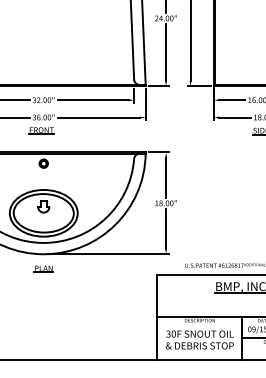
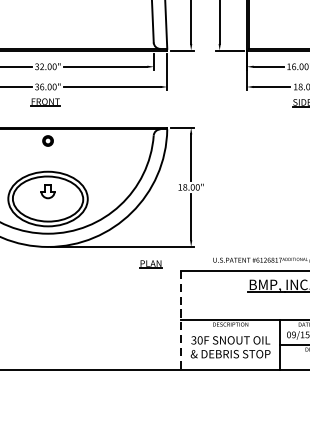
part: (43, 268) -> (150, 263), moved
line: (157, 317) -> (181, 320), solid -> dashed

